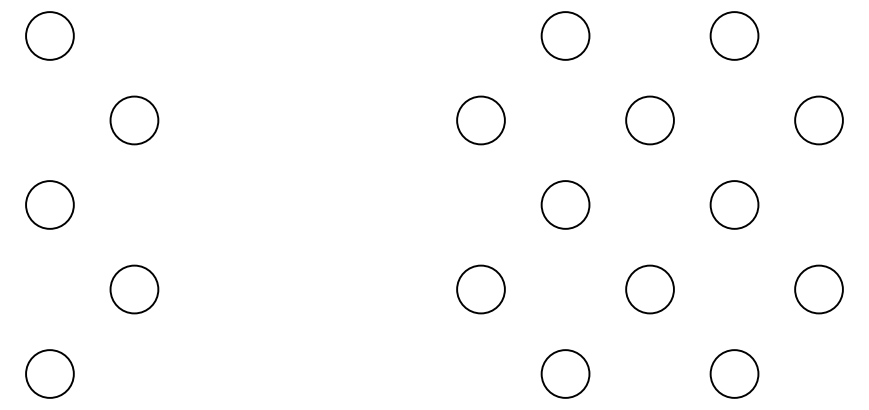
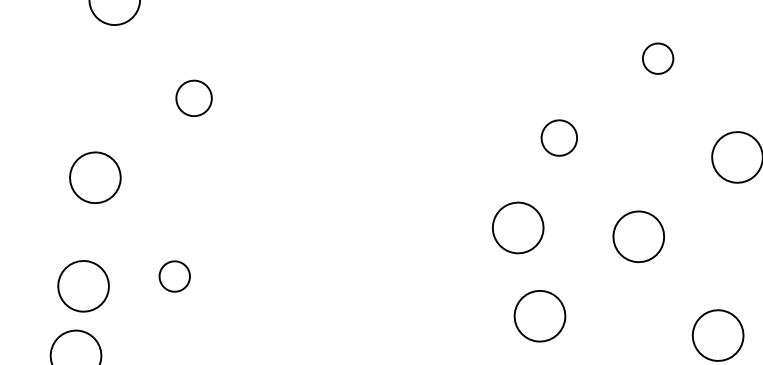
circle: (565, 35) -> (658, 58), size x0.6
circle: (134, 120) -> (194, 98), size x0.7
circle: (480, 120) -> (558, 138), size x0.7
circle: (451, 208) -> (518, 227), added
circle: (134, 289) -> (174, 276), size x0.6
circle: (49, 307) -> (83, 285), added

